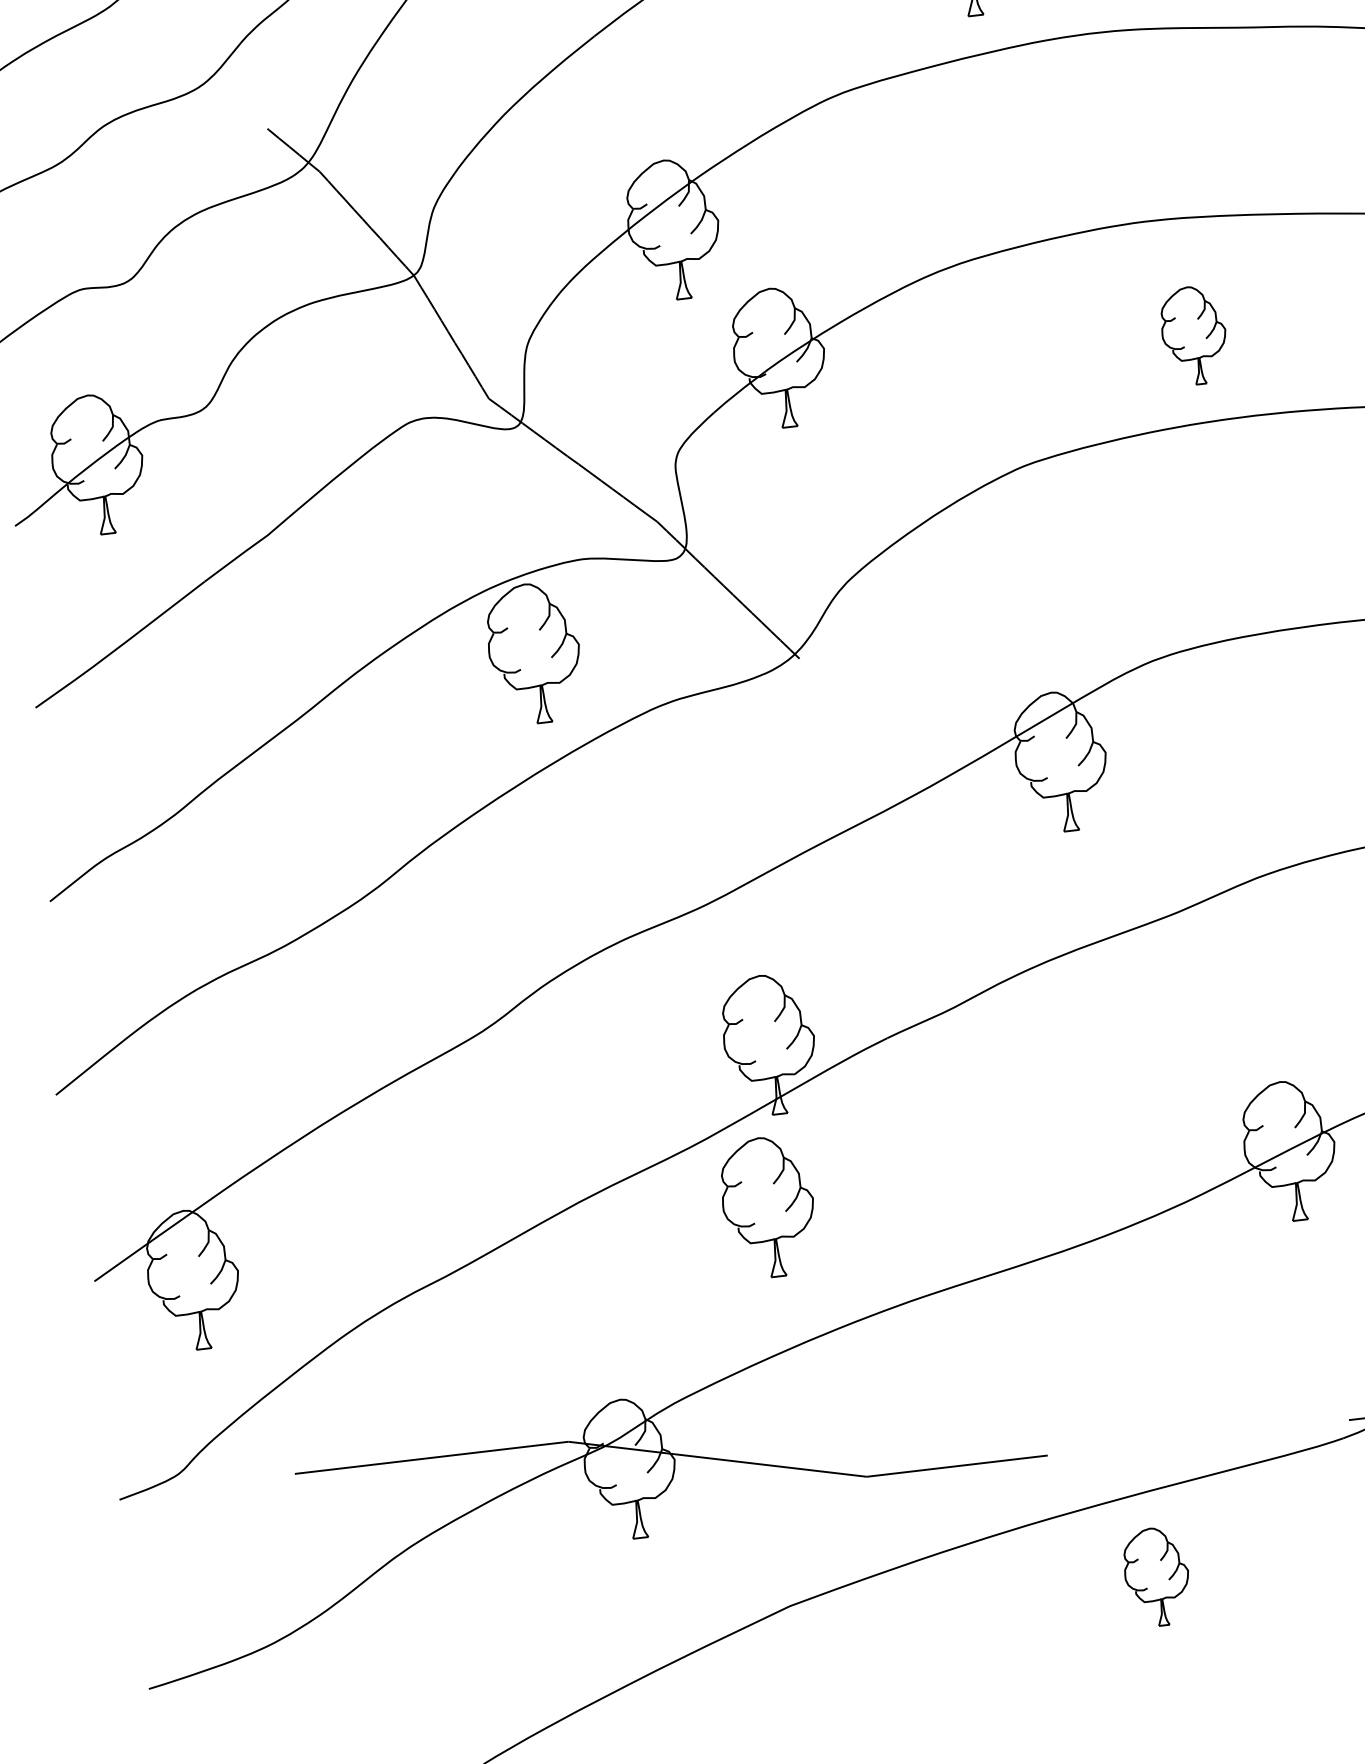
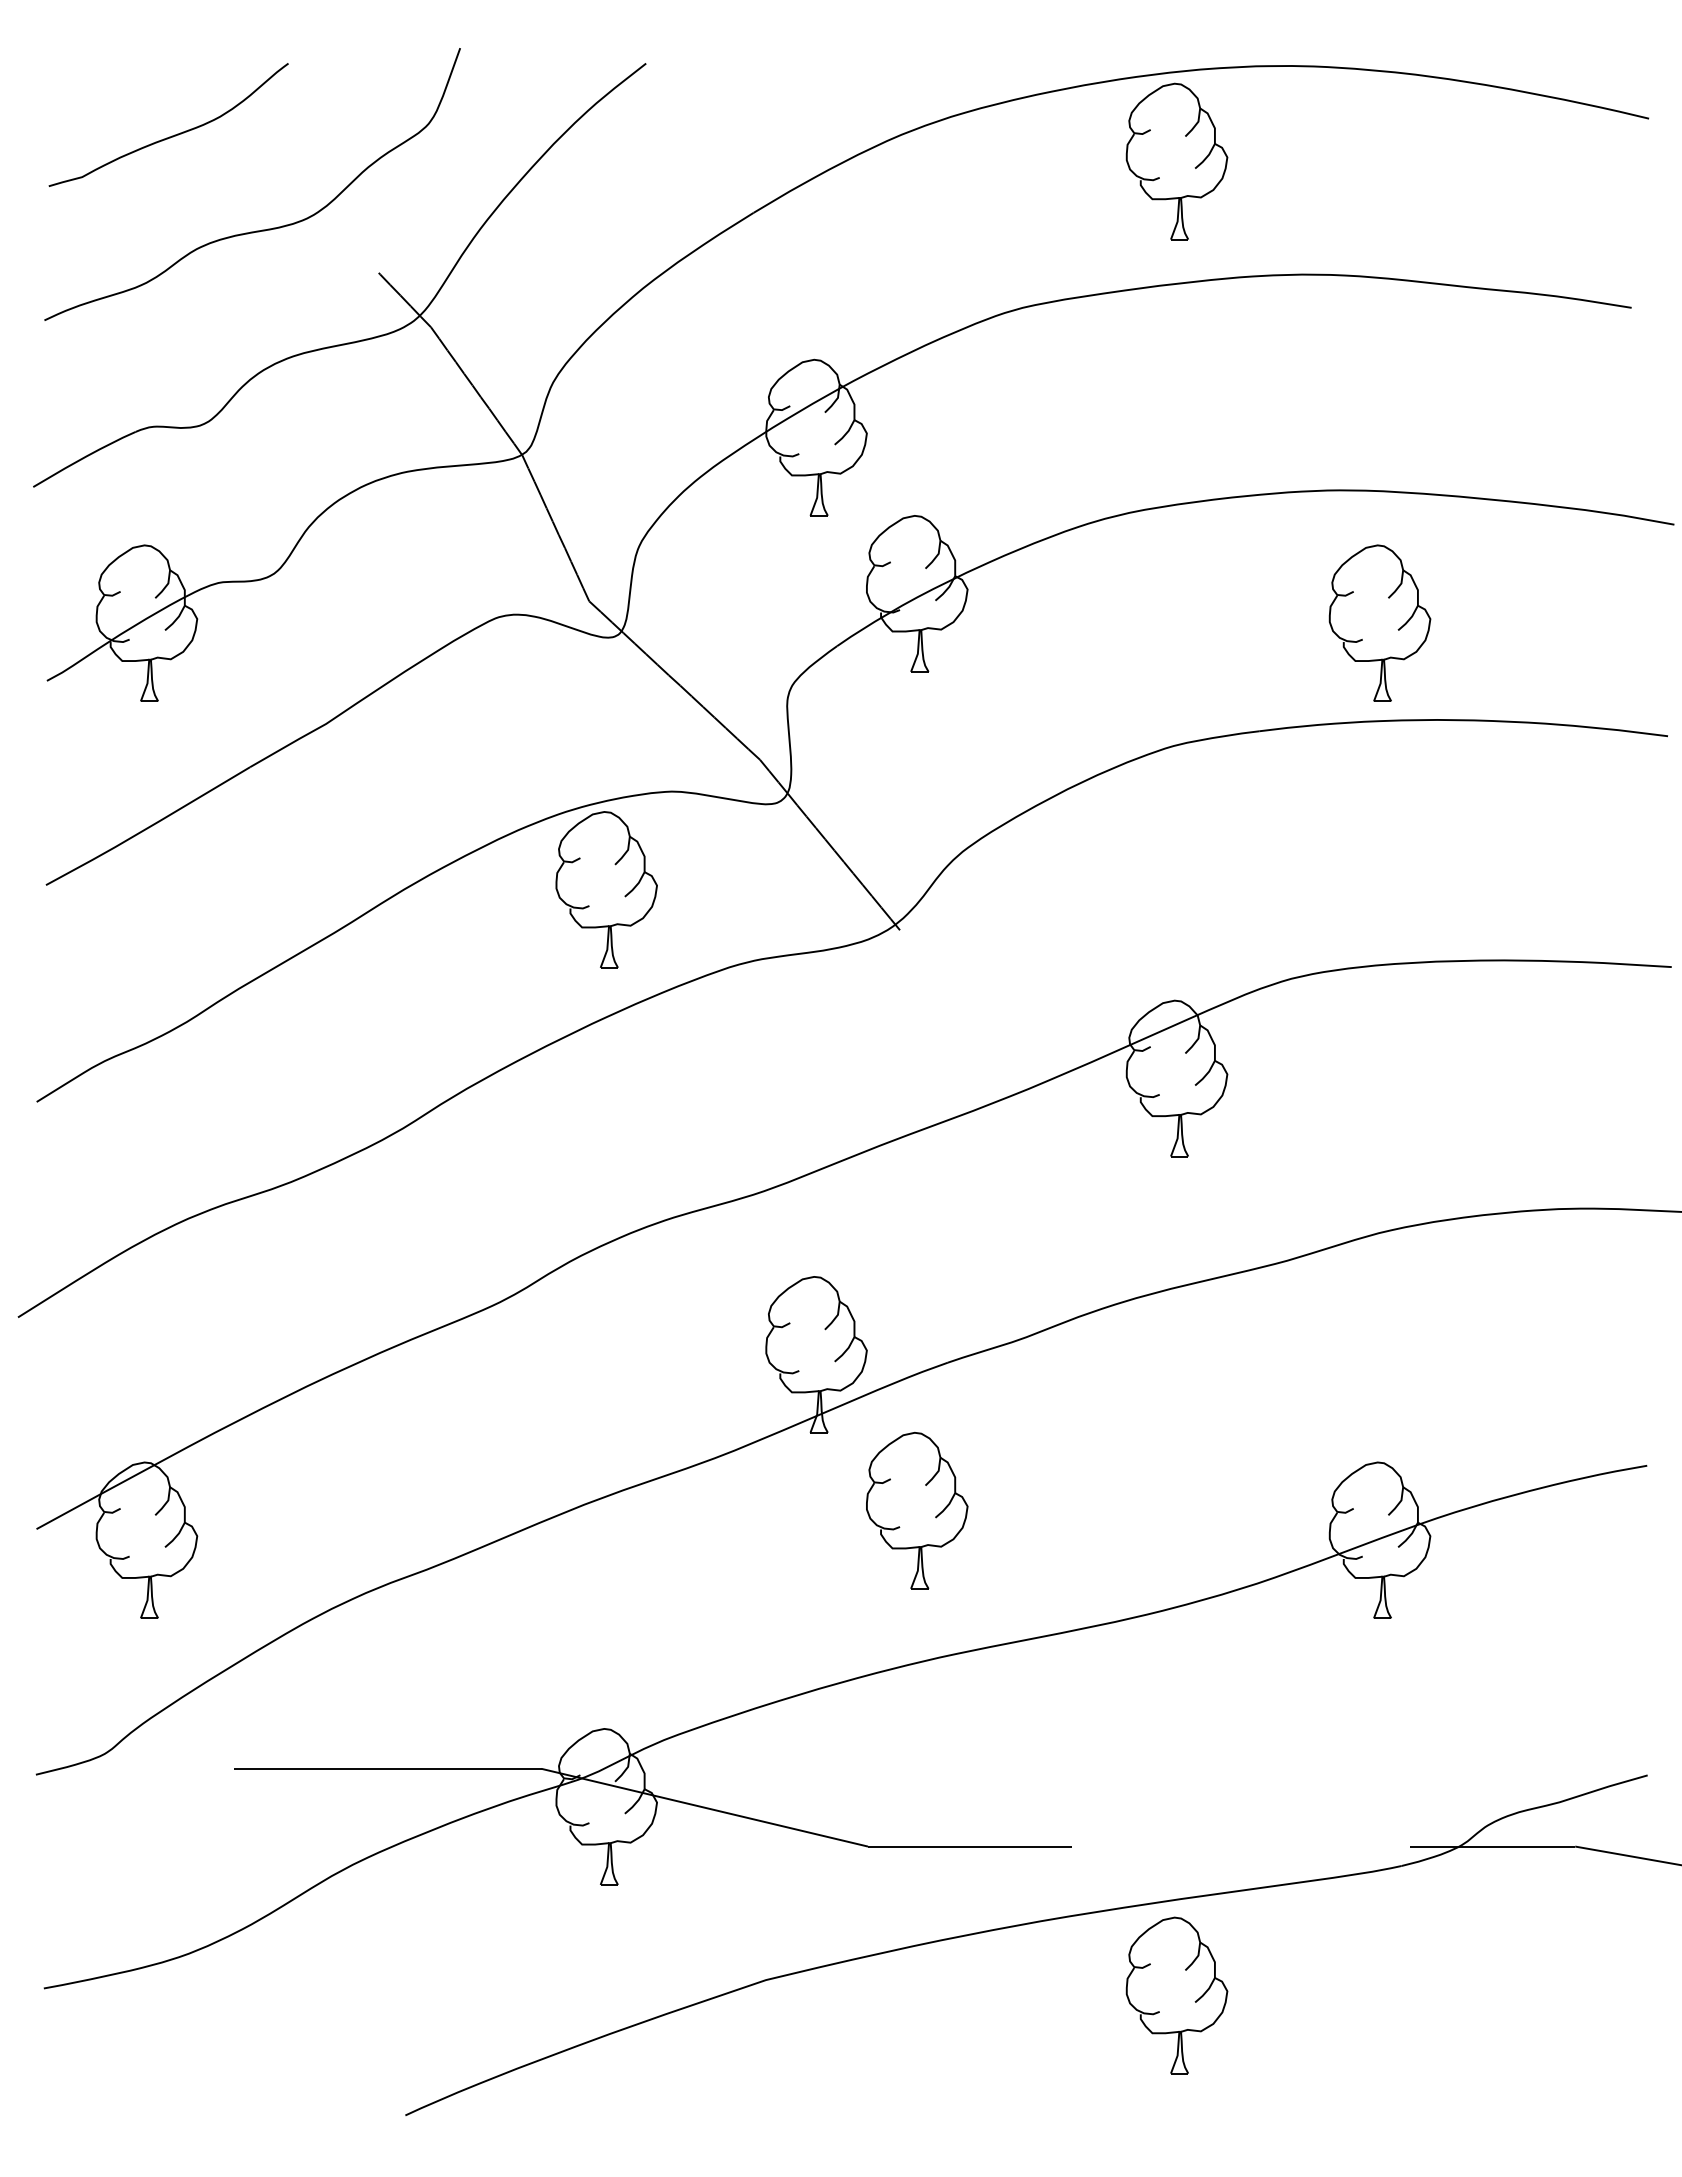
part: (1193, 335) -> (1379, 622), size x1.43
part: (768, 1207) -> (917, 1510), moved
part: (1156, 1576) -> (1176, 1995), size x1.43

